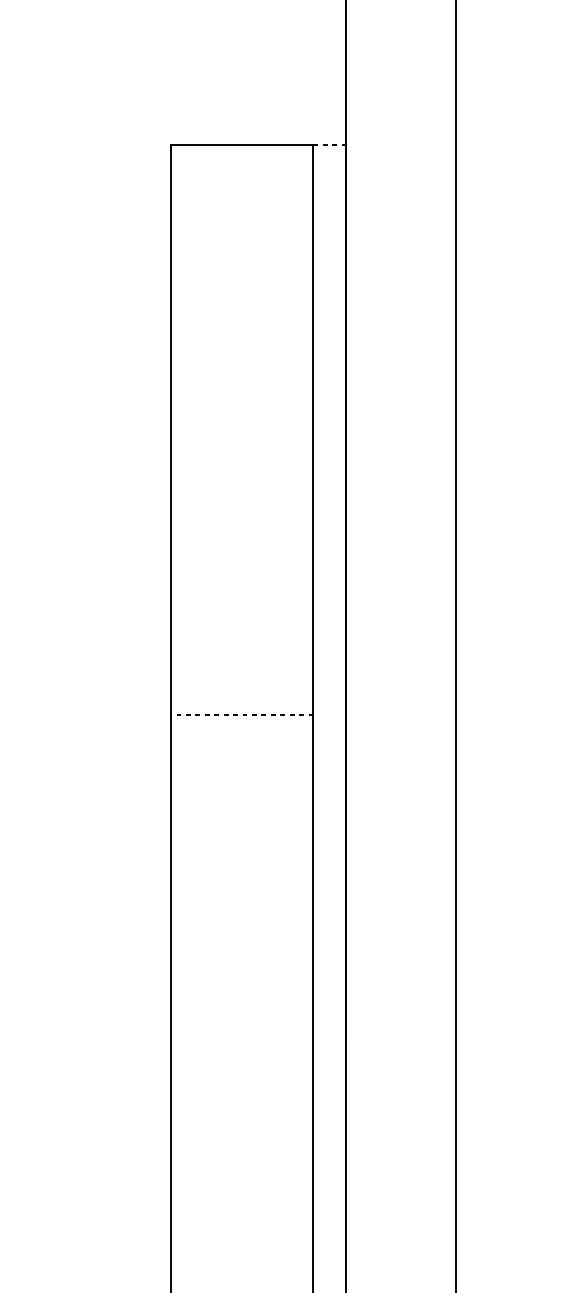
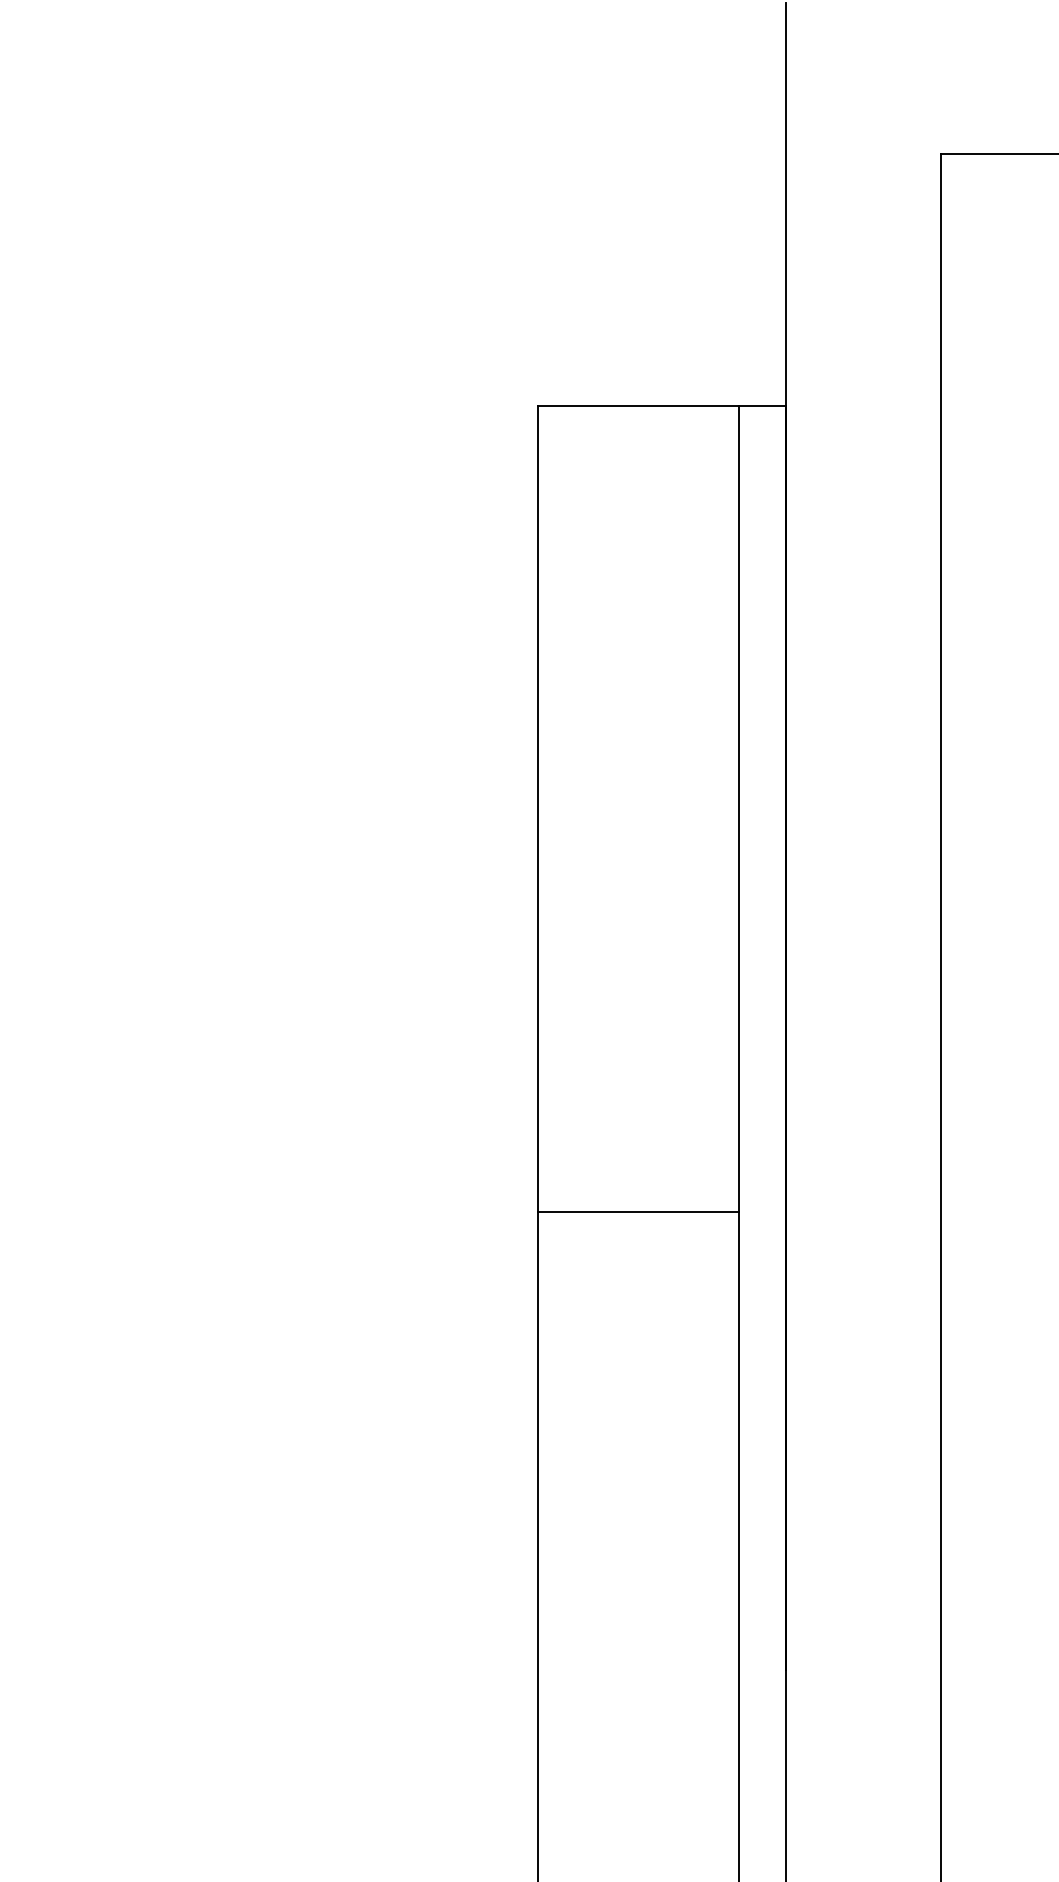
line: (329, 145) -> (762, 406), dashed -> solid
line: (242, 714) -> (638, 1211), dashed -> solid

